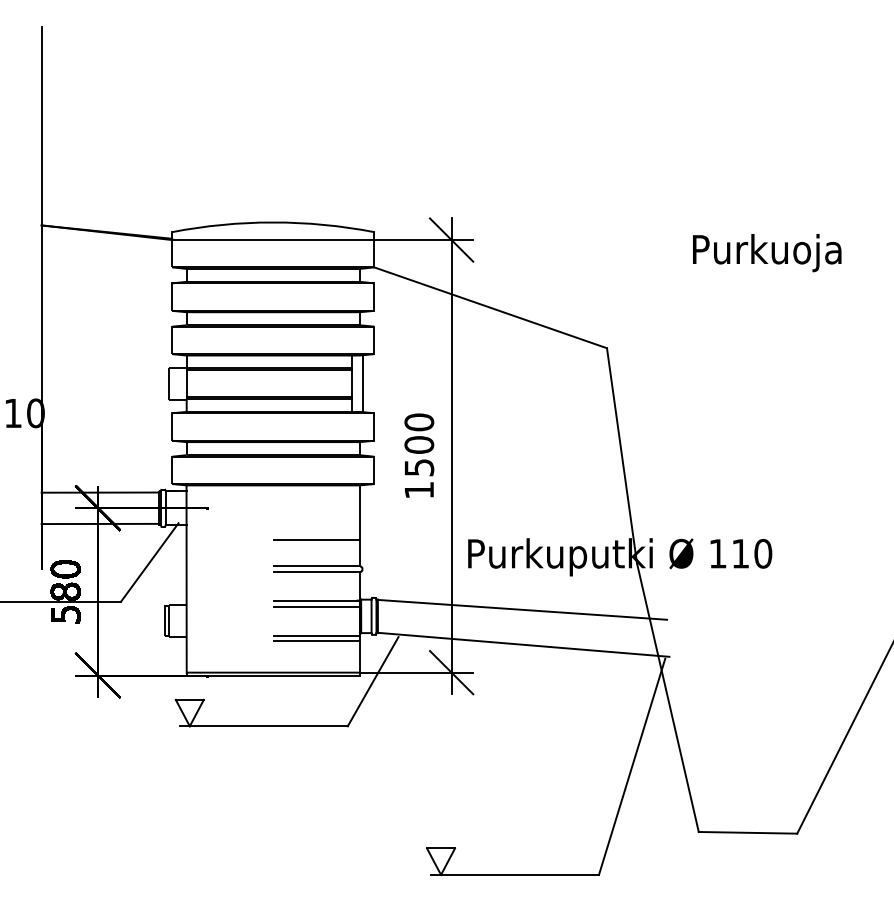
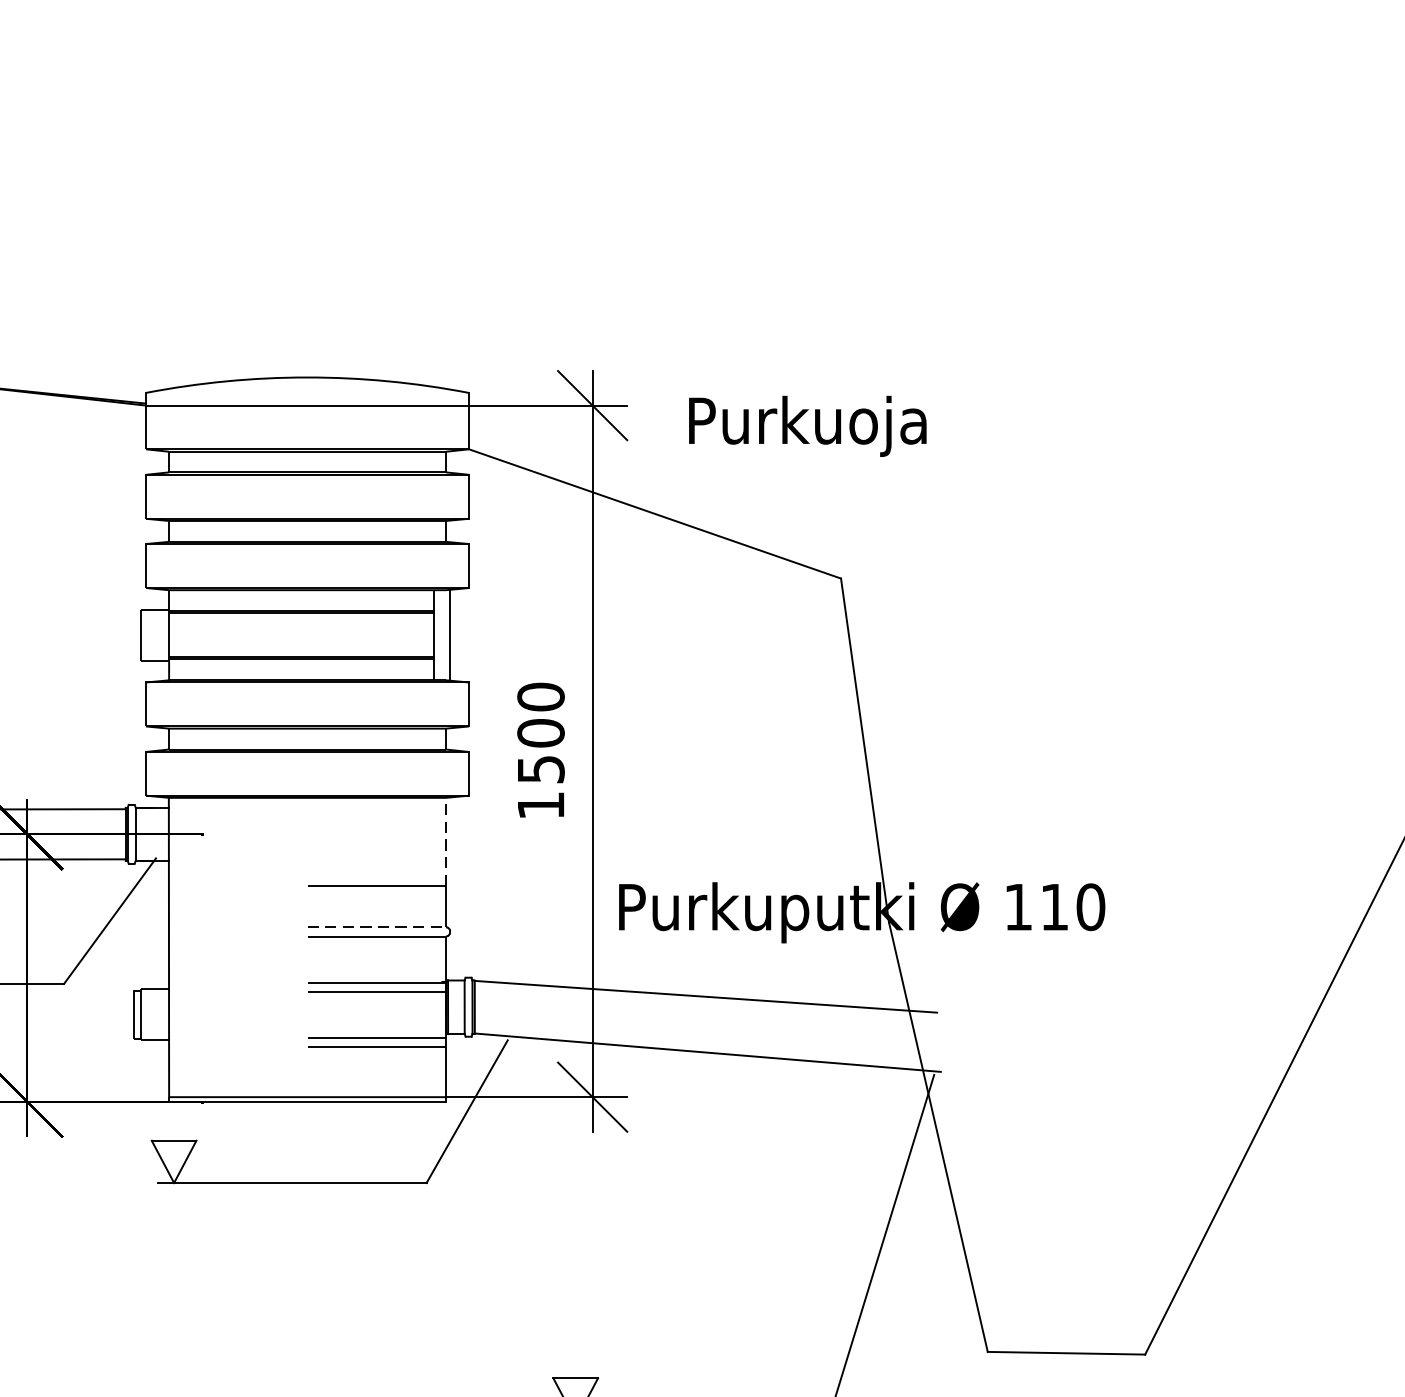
text: (767, 253) -> (808, 427), moved
line: (359, 512) -> (445, 841), solid -> dashed
line: (317, 566) -> (378, 927), solid -> dashed

